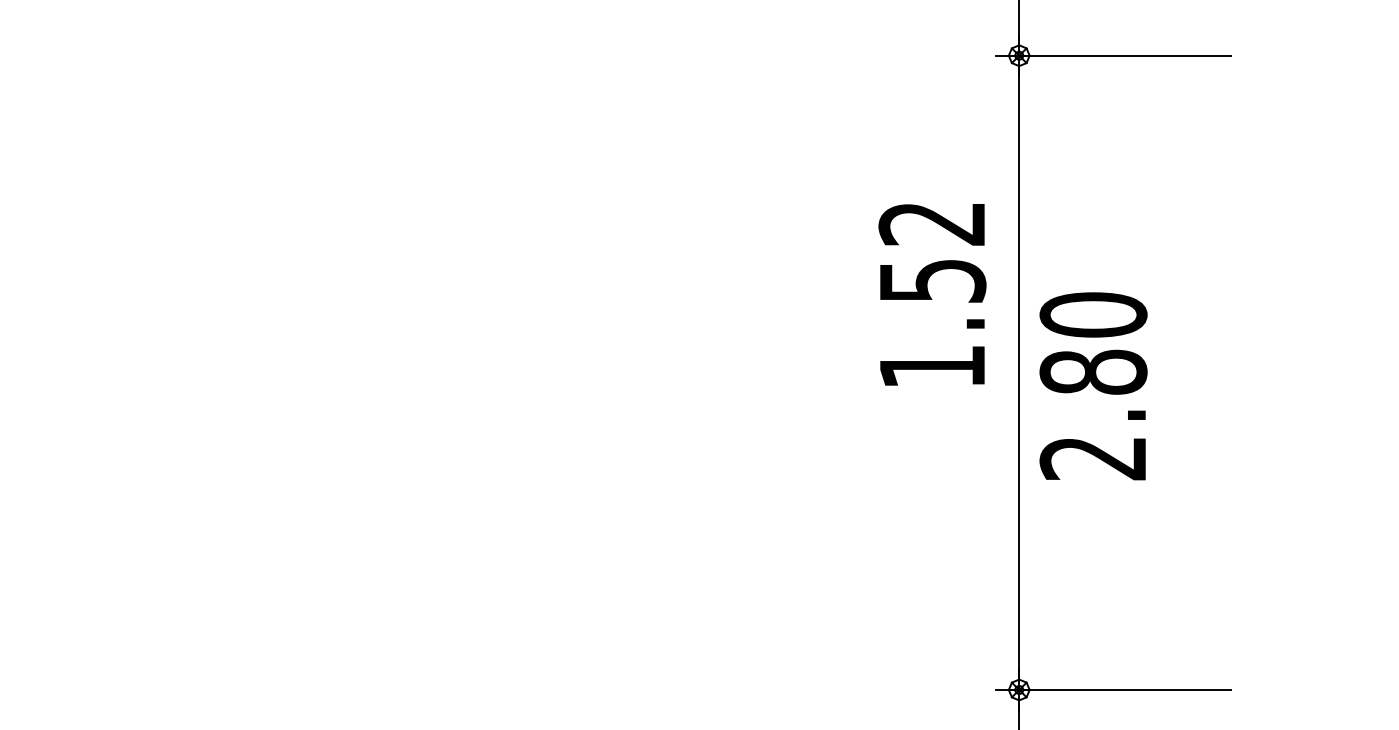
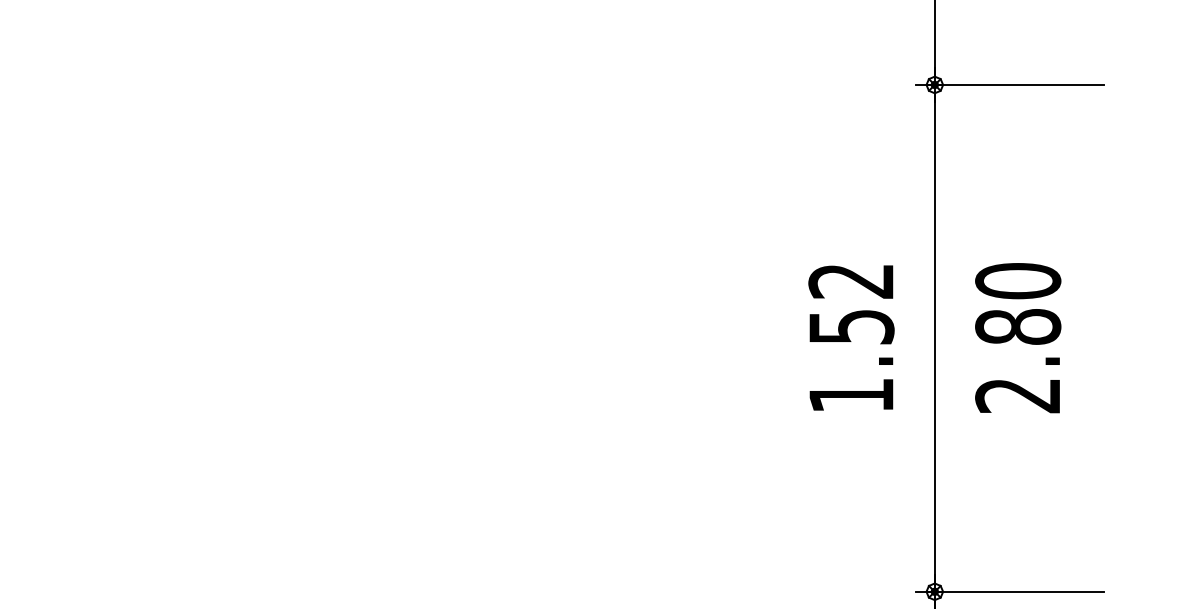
text: (932, 294) -> (851, 337), moved
text: (1093, 386) -> (1018, 338), moved

